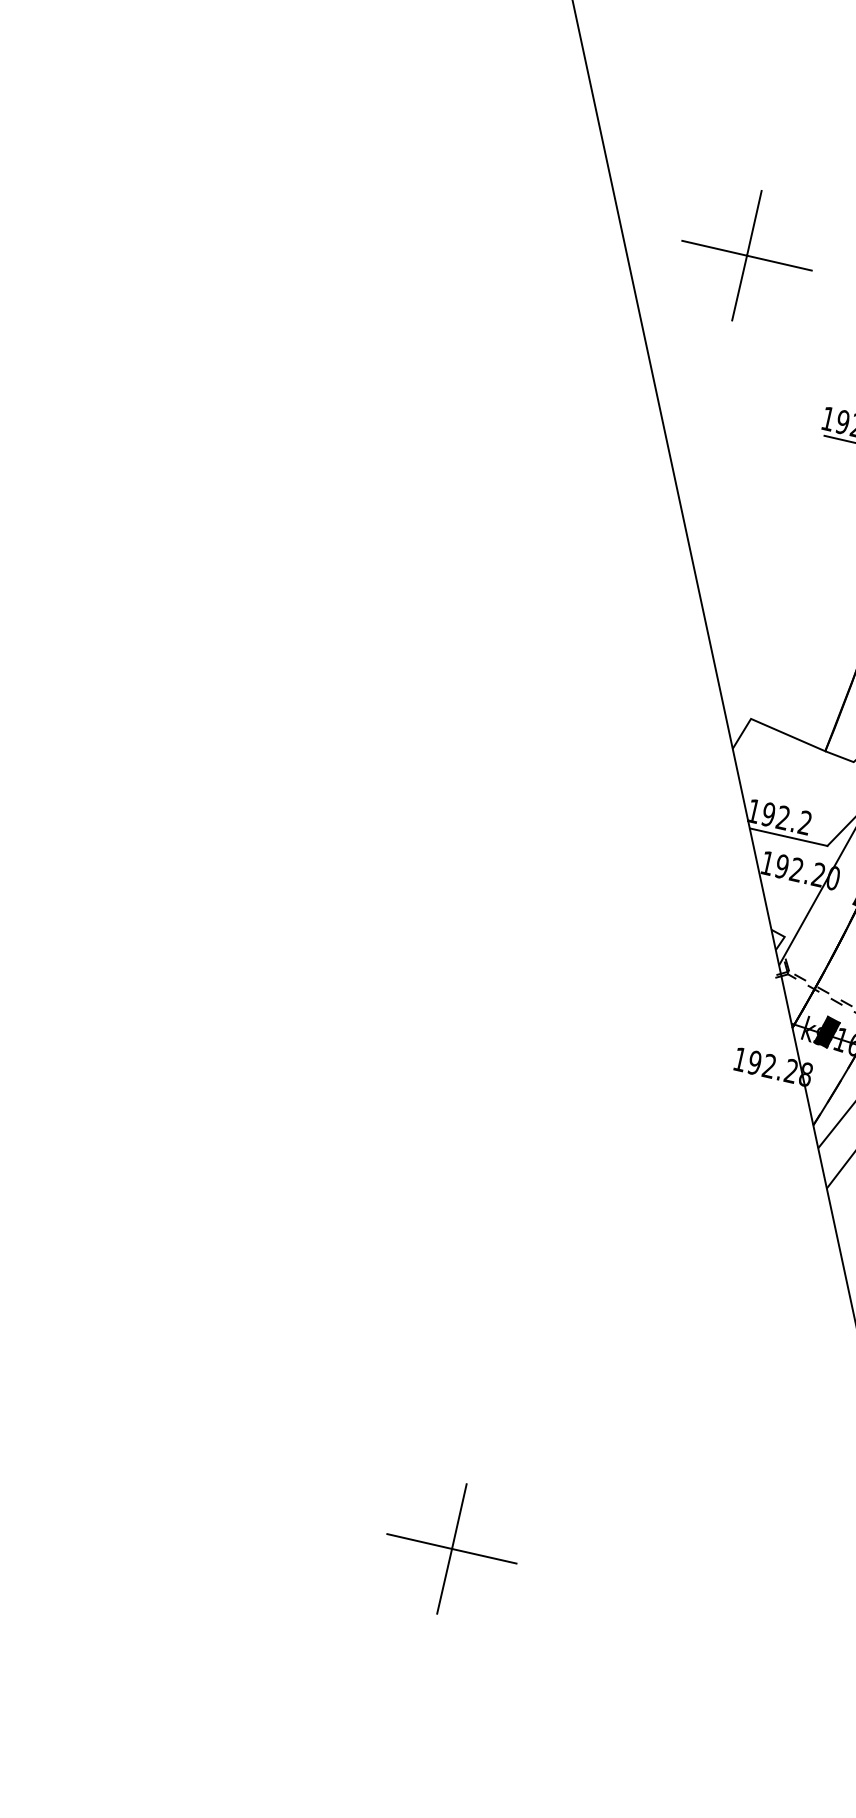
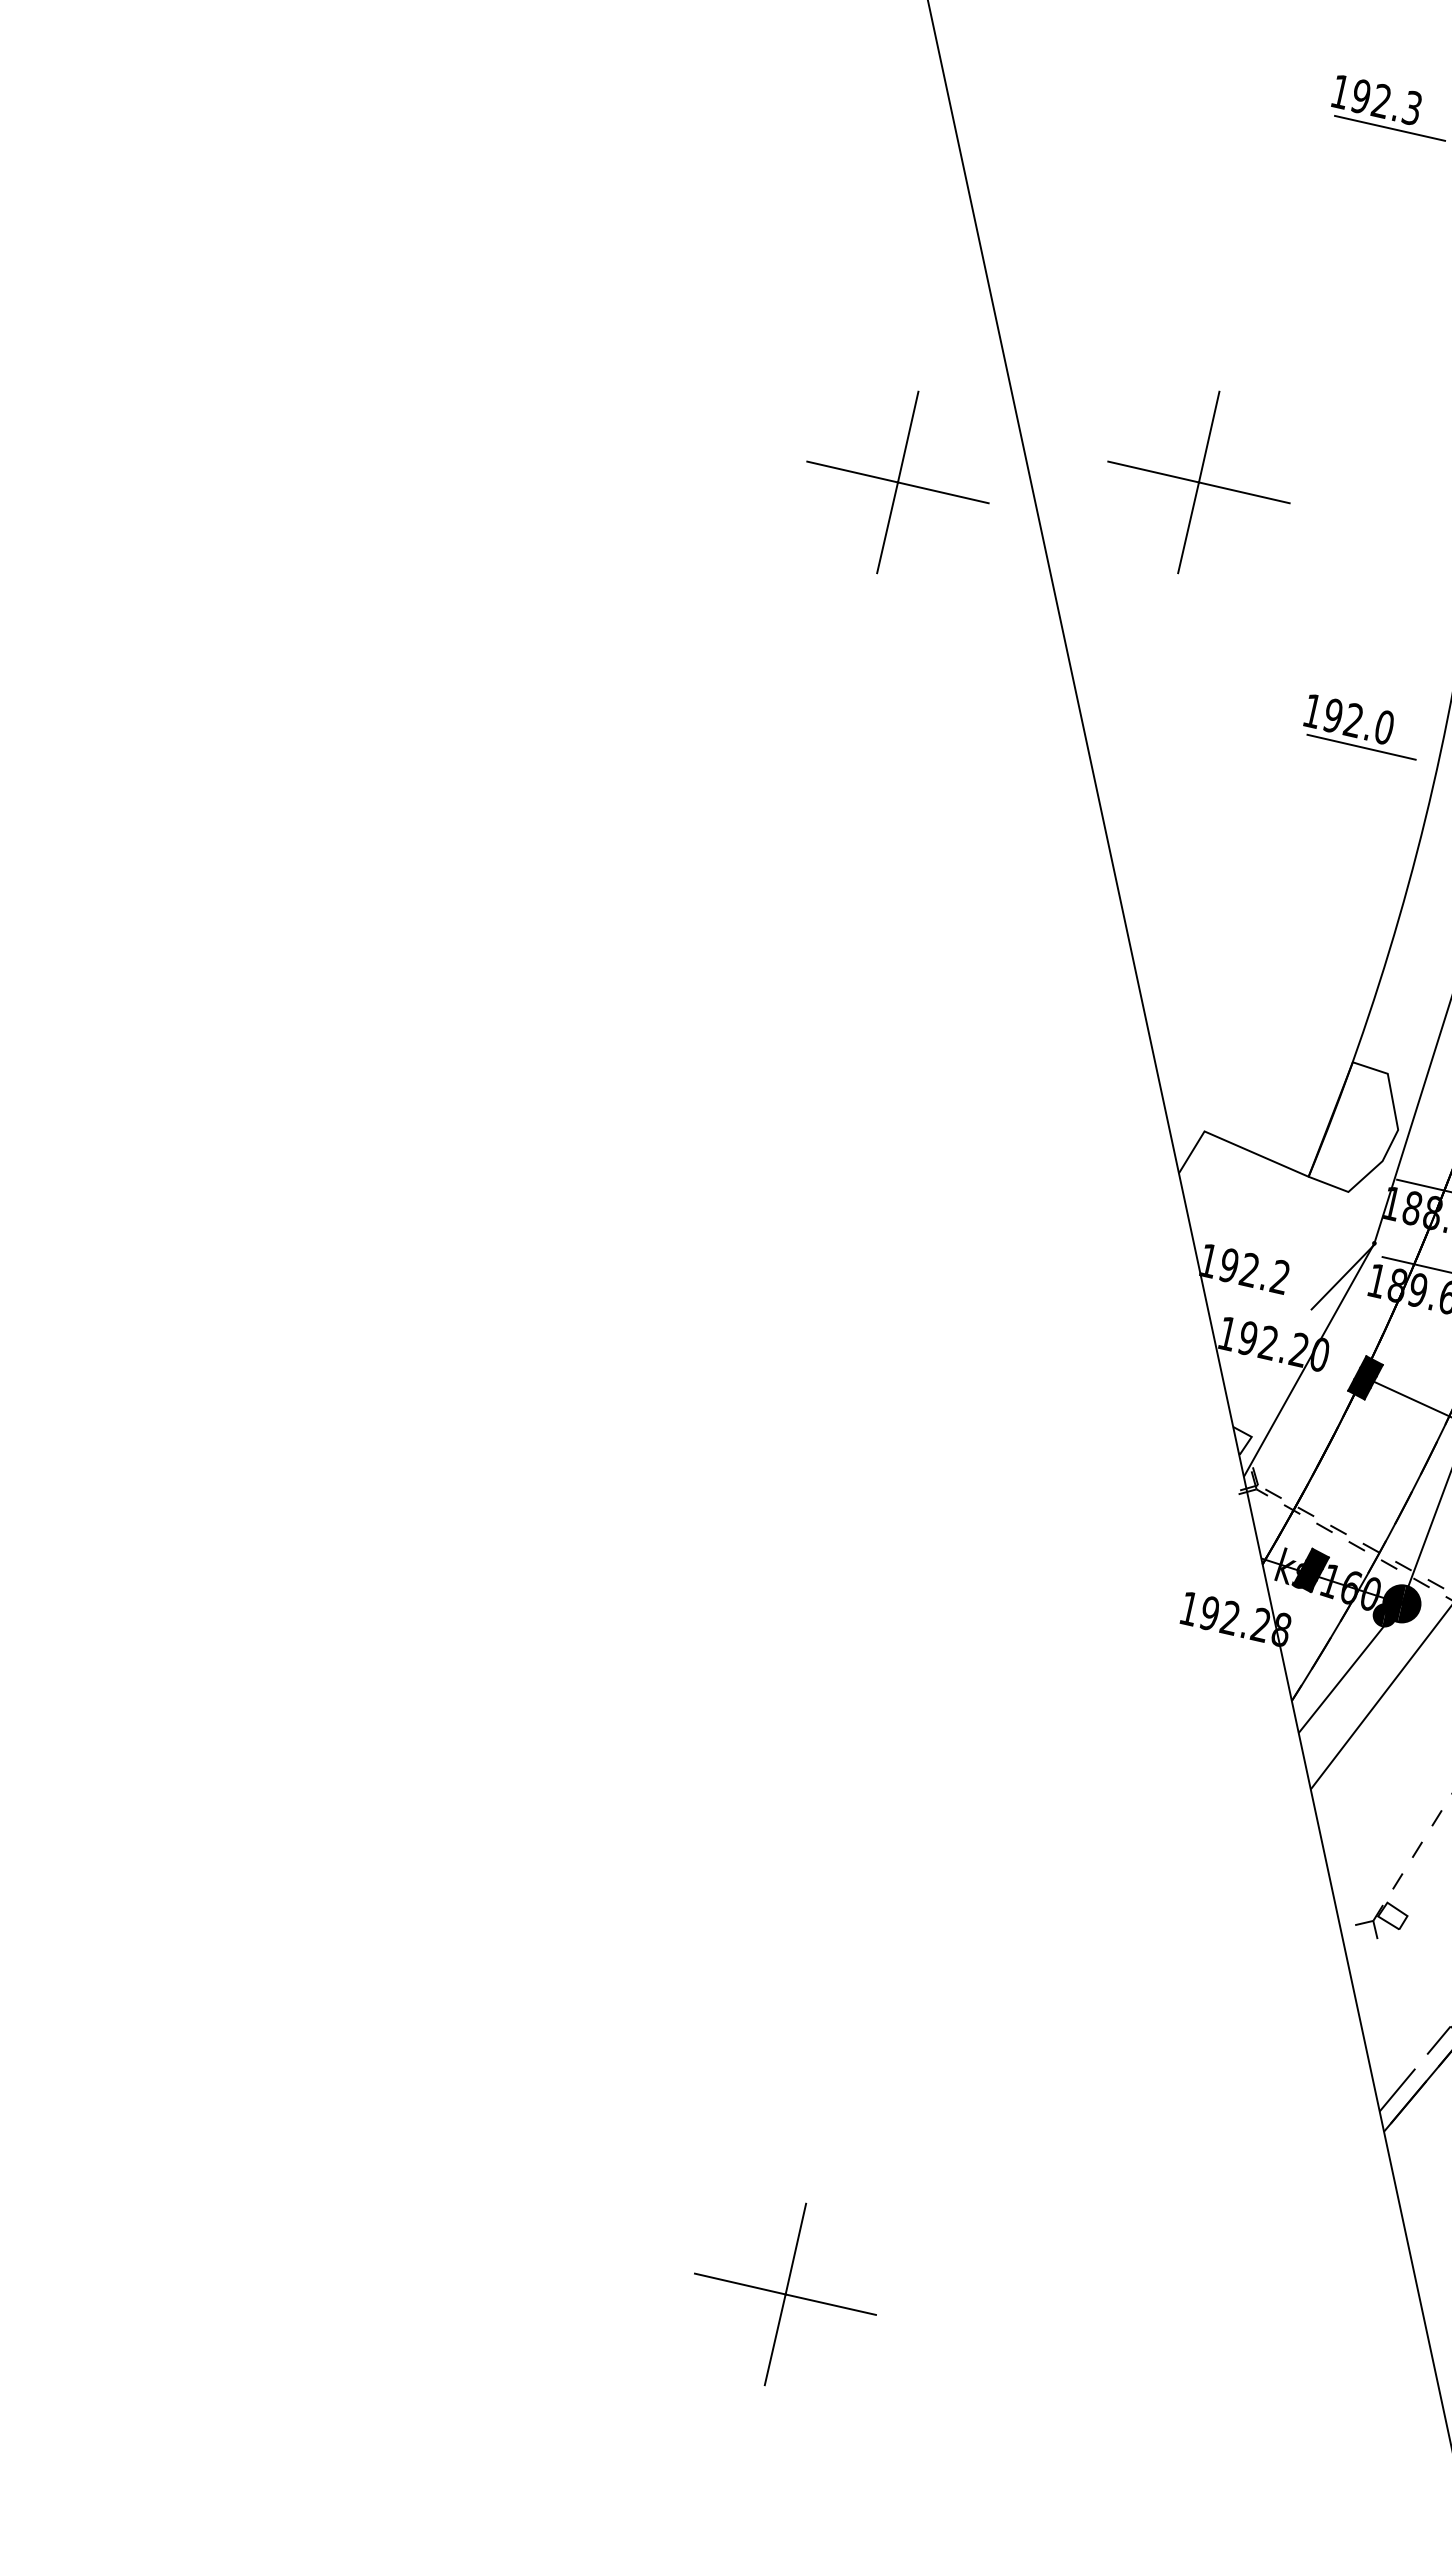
part: (531, 255) -> (897, 482), added
line: (788, 836) -> (1257, 1296), removed

